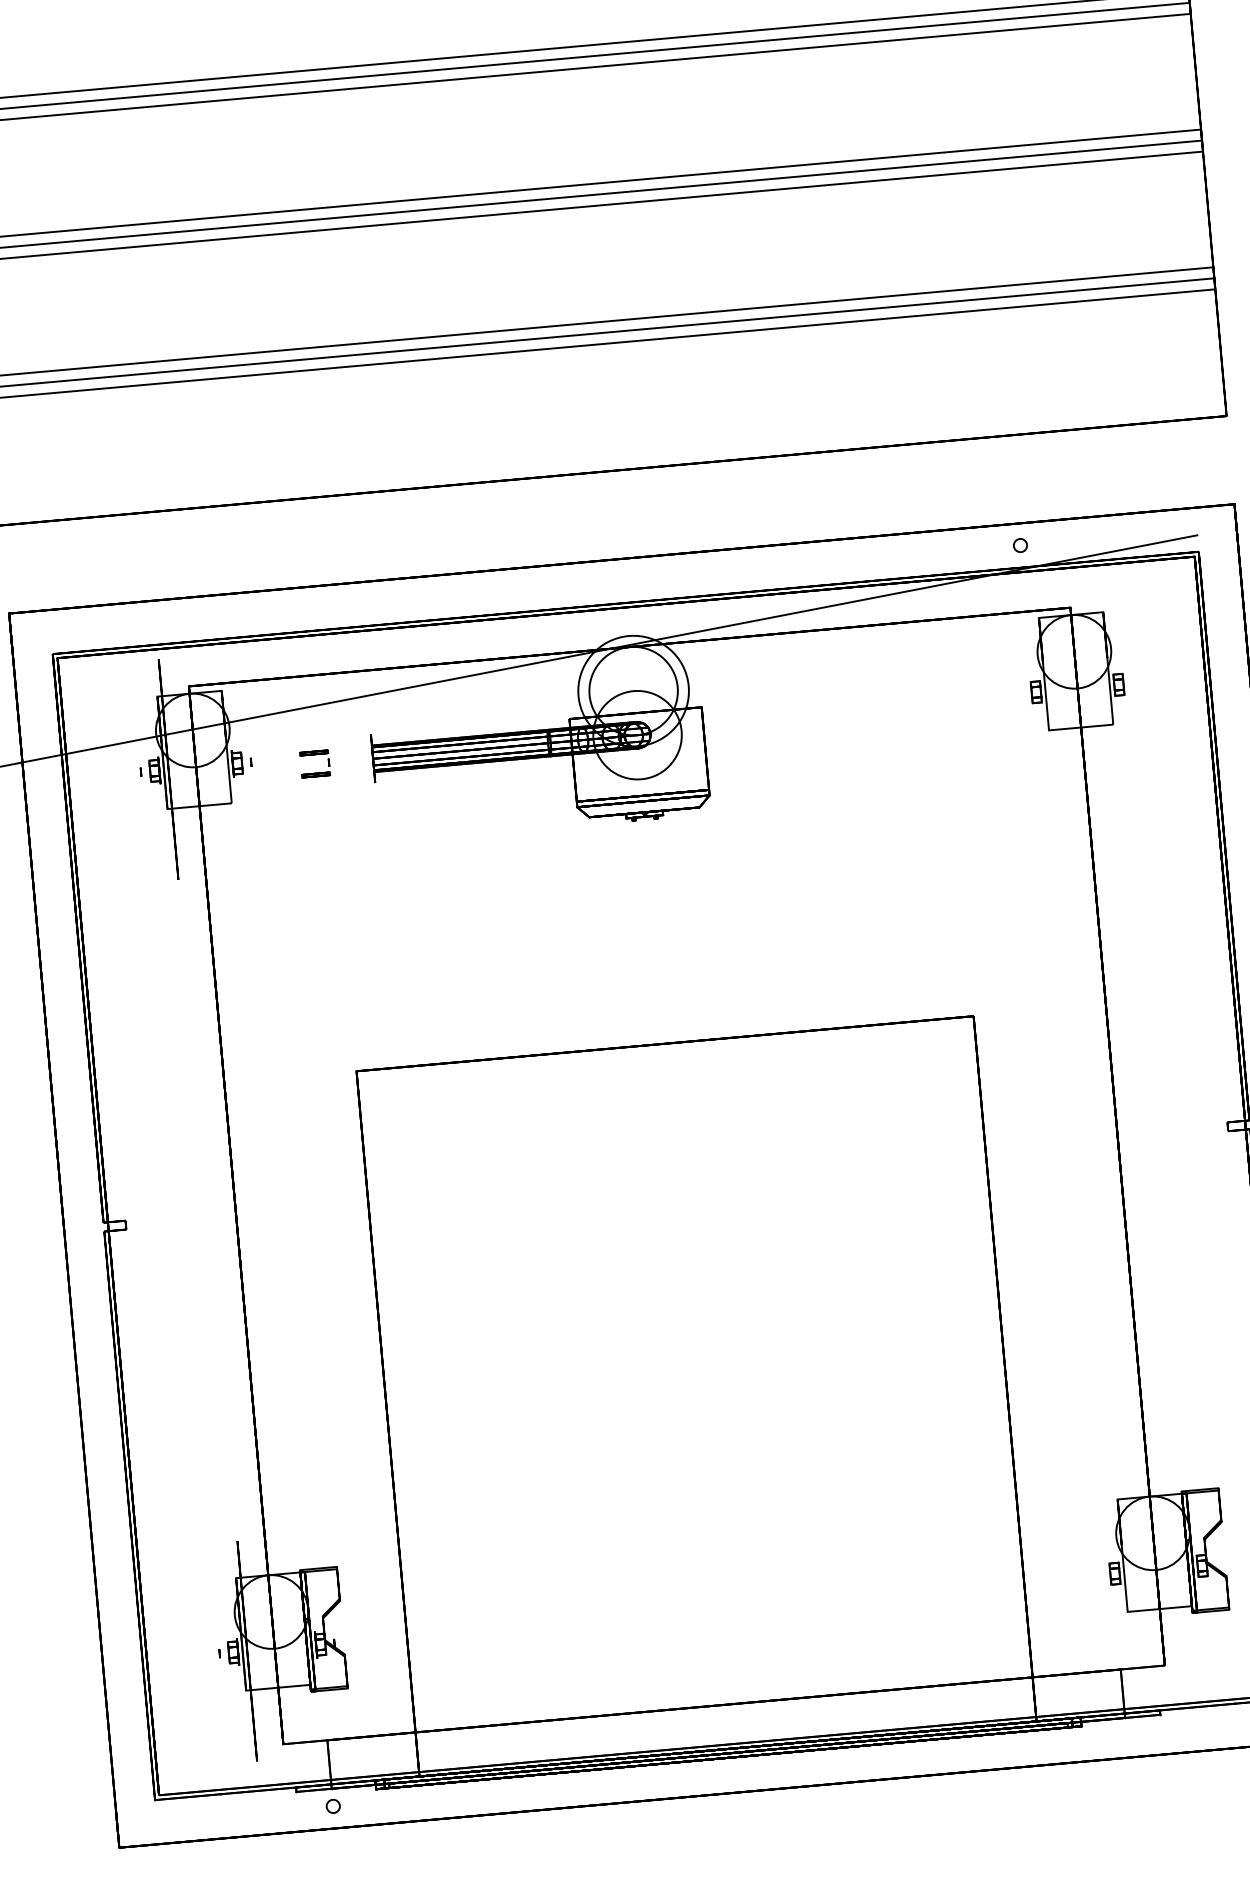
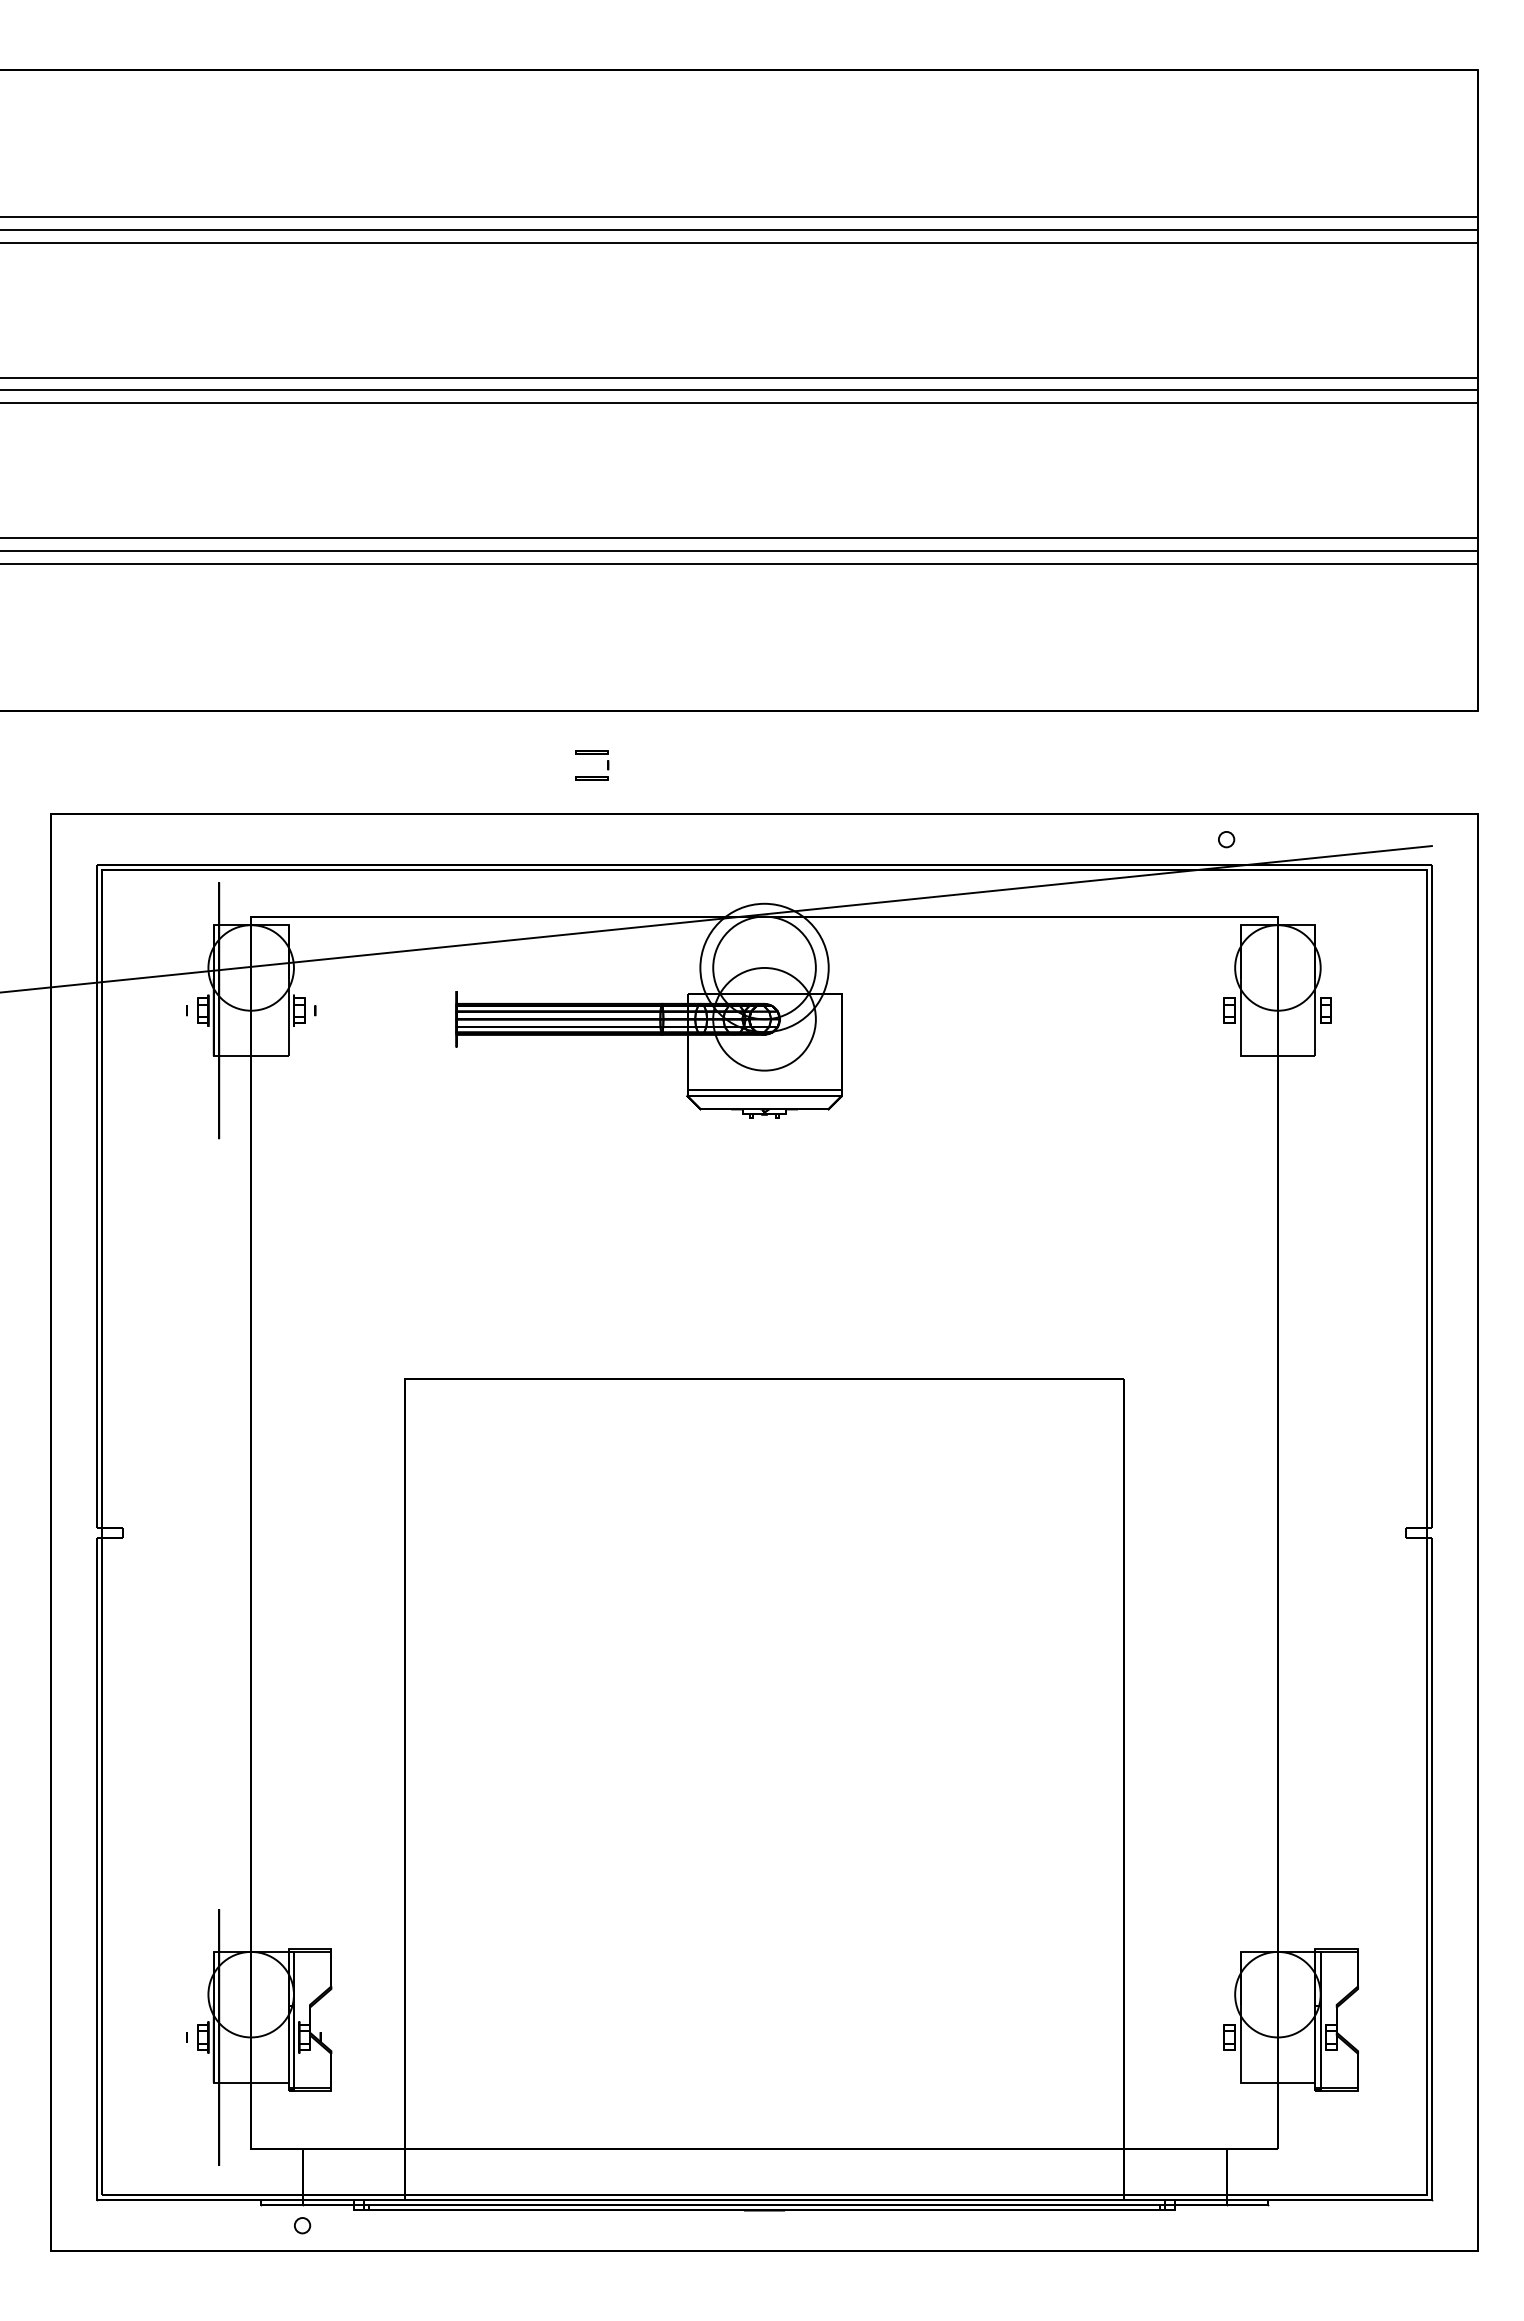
part: (314, 754) -> (592, 754), moved

